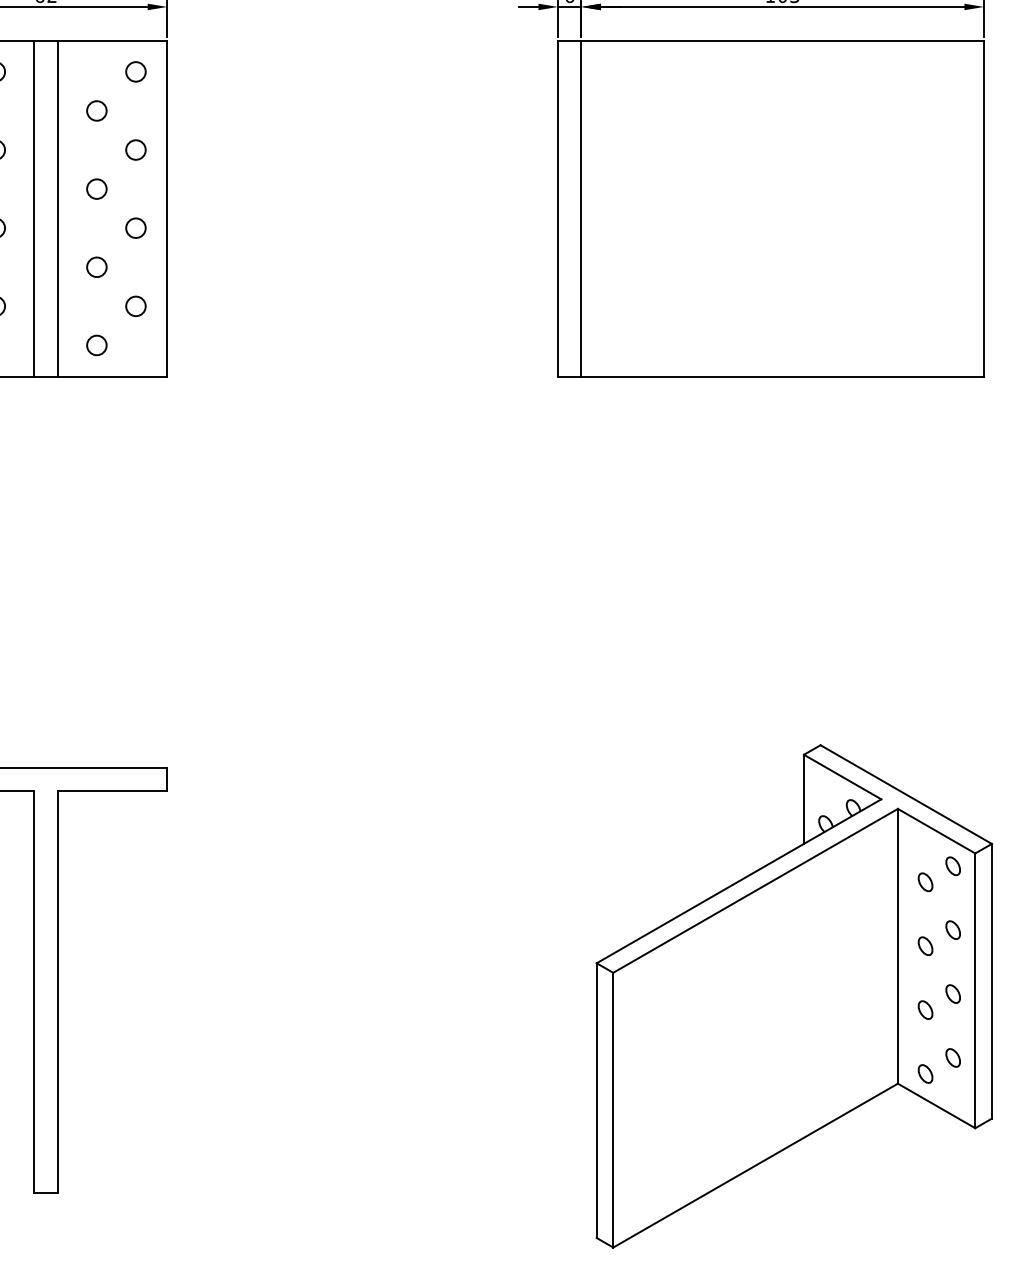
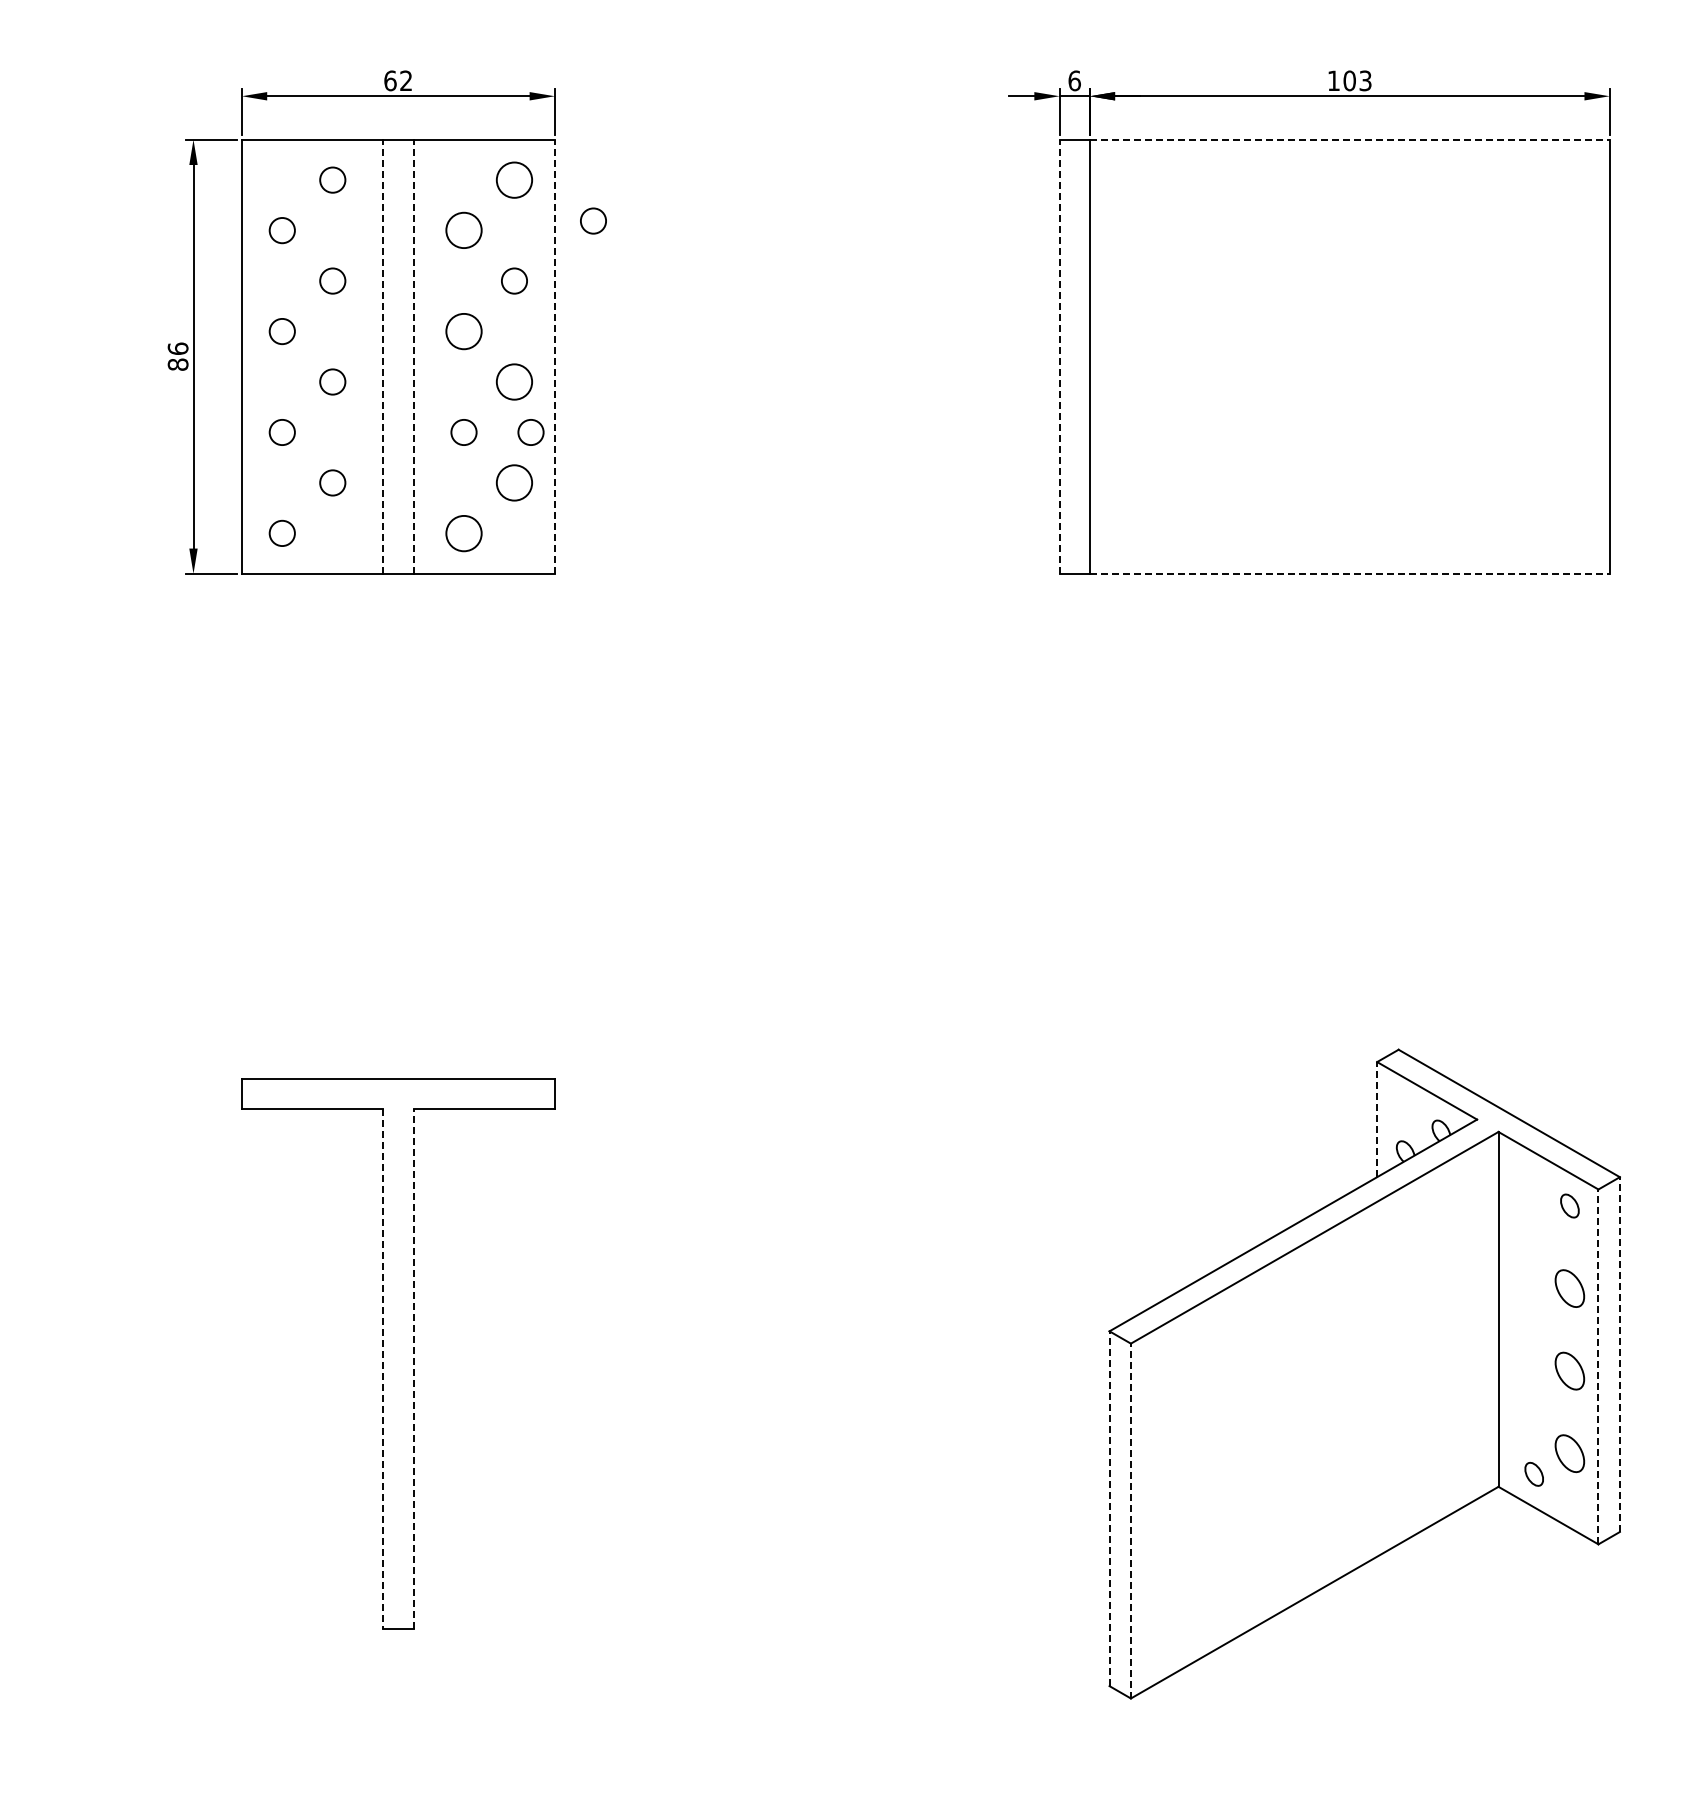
line: (782, 40) -> (1349, 139), solid -> dashed
circle: (135, 71) -> (514, 179), size x1.4
circle: (197, 103) -> (593, 220), added
circle: (96, 110) -> (463, 230), size x1.4
circle: (96, 189) -> (463, 331), size x1.4
line: (34, 208) -> (383, 356), solid -> dashed
line: (57, 208) -> (413, 356), solid -> dashed
line: (166, 208) -> (554, 356), solid -> dashed
line: (557, 208) -> (1059, 356), solid -> dashed
circle: (135, 227) -> (514, 381), size x1.4
circle: (148, 267) -> (530, 432), added
circle: (135, 306) -> (514, 482), size x1.4
circle: (96, 344) -> (463, 532), size x1.4
line: (782, 376) -> (1349, 573), solid -> dashed
line: (804, 799) -> (1377, 1119), solid -> dashed
part: (924, 882) -> (1533, 1226), removed
part: (952, 930) -> (1569, 1288), size x1.6
part: (924, 945) -> (1533, 1308), removed
line: (991, 981) -> (1619, 1354), solid -> dashed
line: (975, 990) -> (1598, 1366), solid -> dashed
line: (34, 992) -> (383, 1368), solid -> dashed
line: (57, 992) -> (413, 1368), solid -> dashed
part: (952, 993) -> (1569, 1370), size x1.6
part: (924, 1009) -> (1533, 1391), removed
part: (952, 1057) -> (1569, 1453), size x1.6
line: (596, 1100) -> (1109, 1508), solid -> dashed
line: (612, 1109) -> (1130, 1520), solid -> dashed

